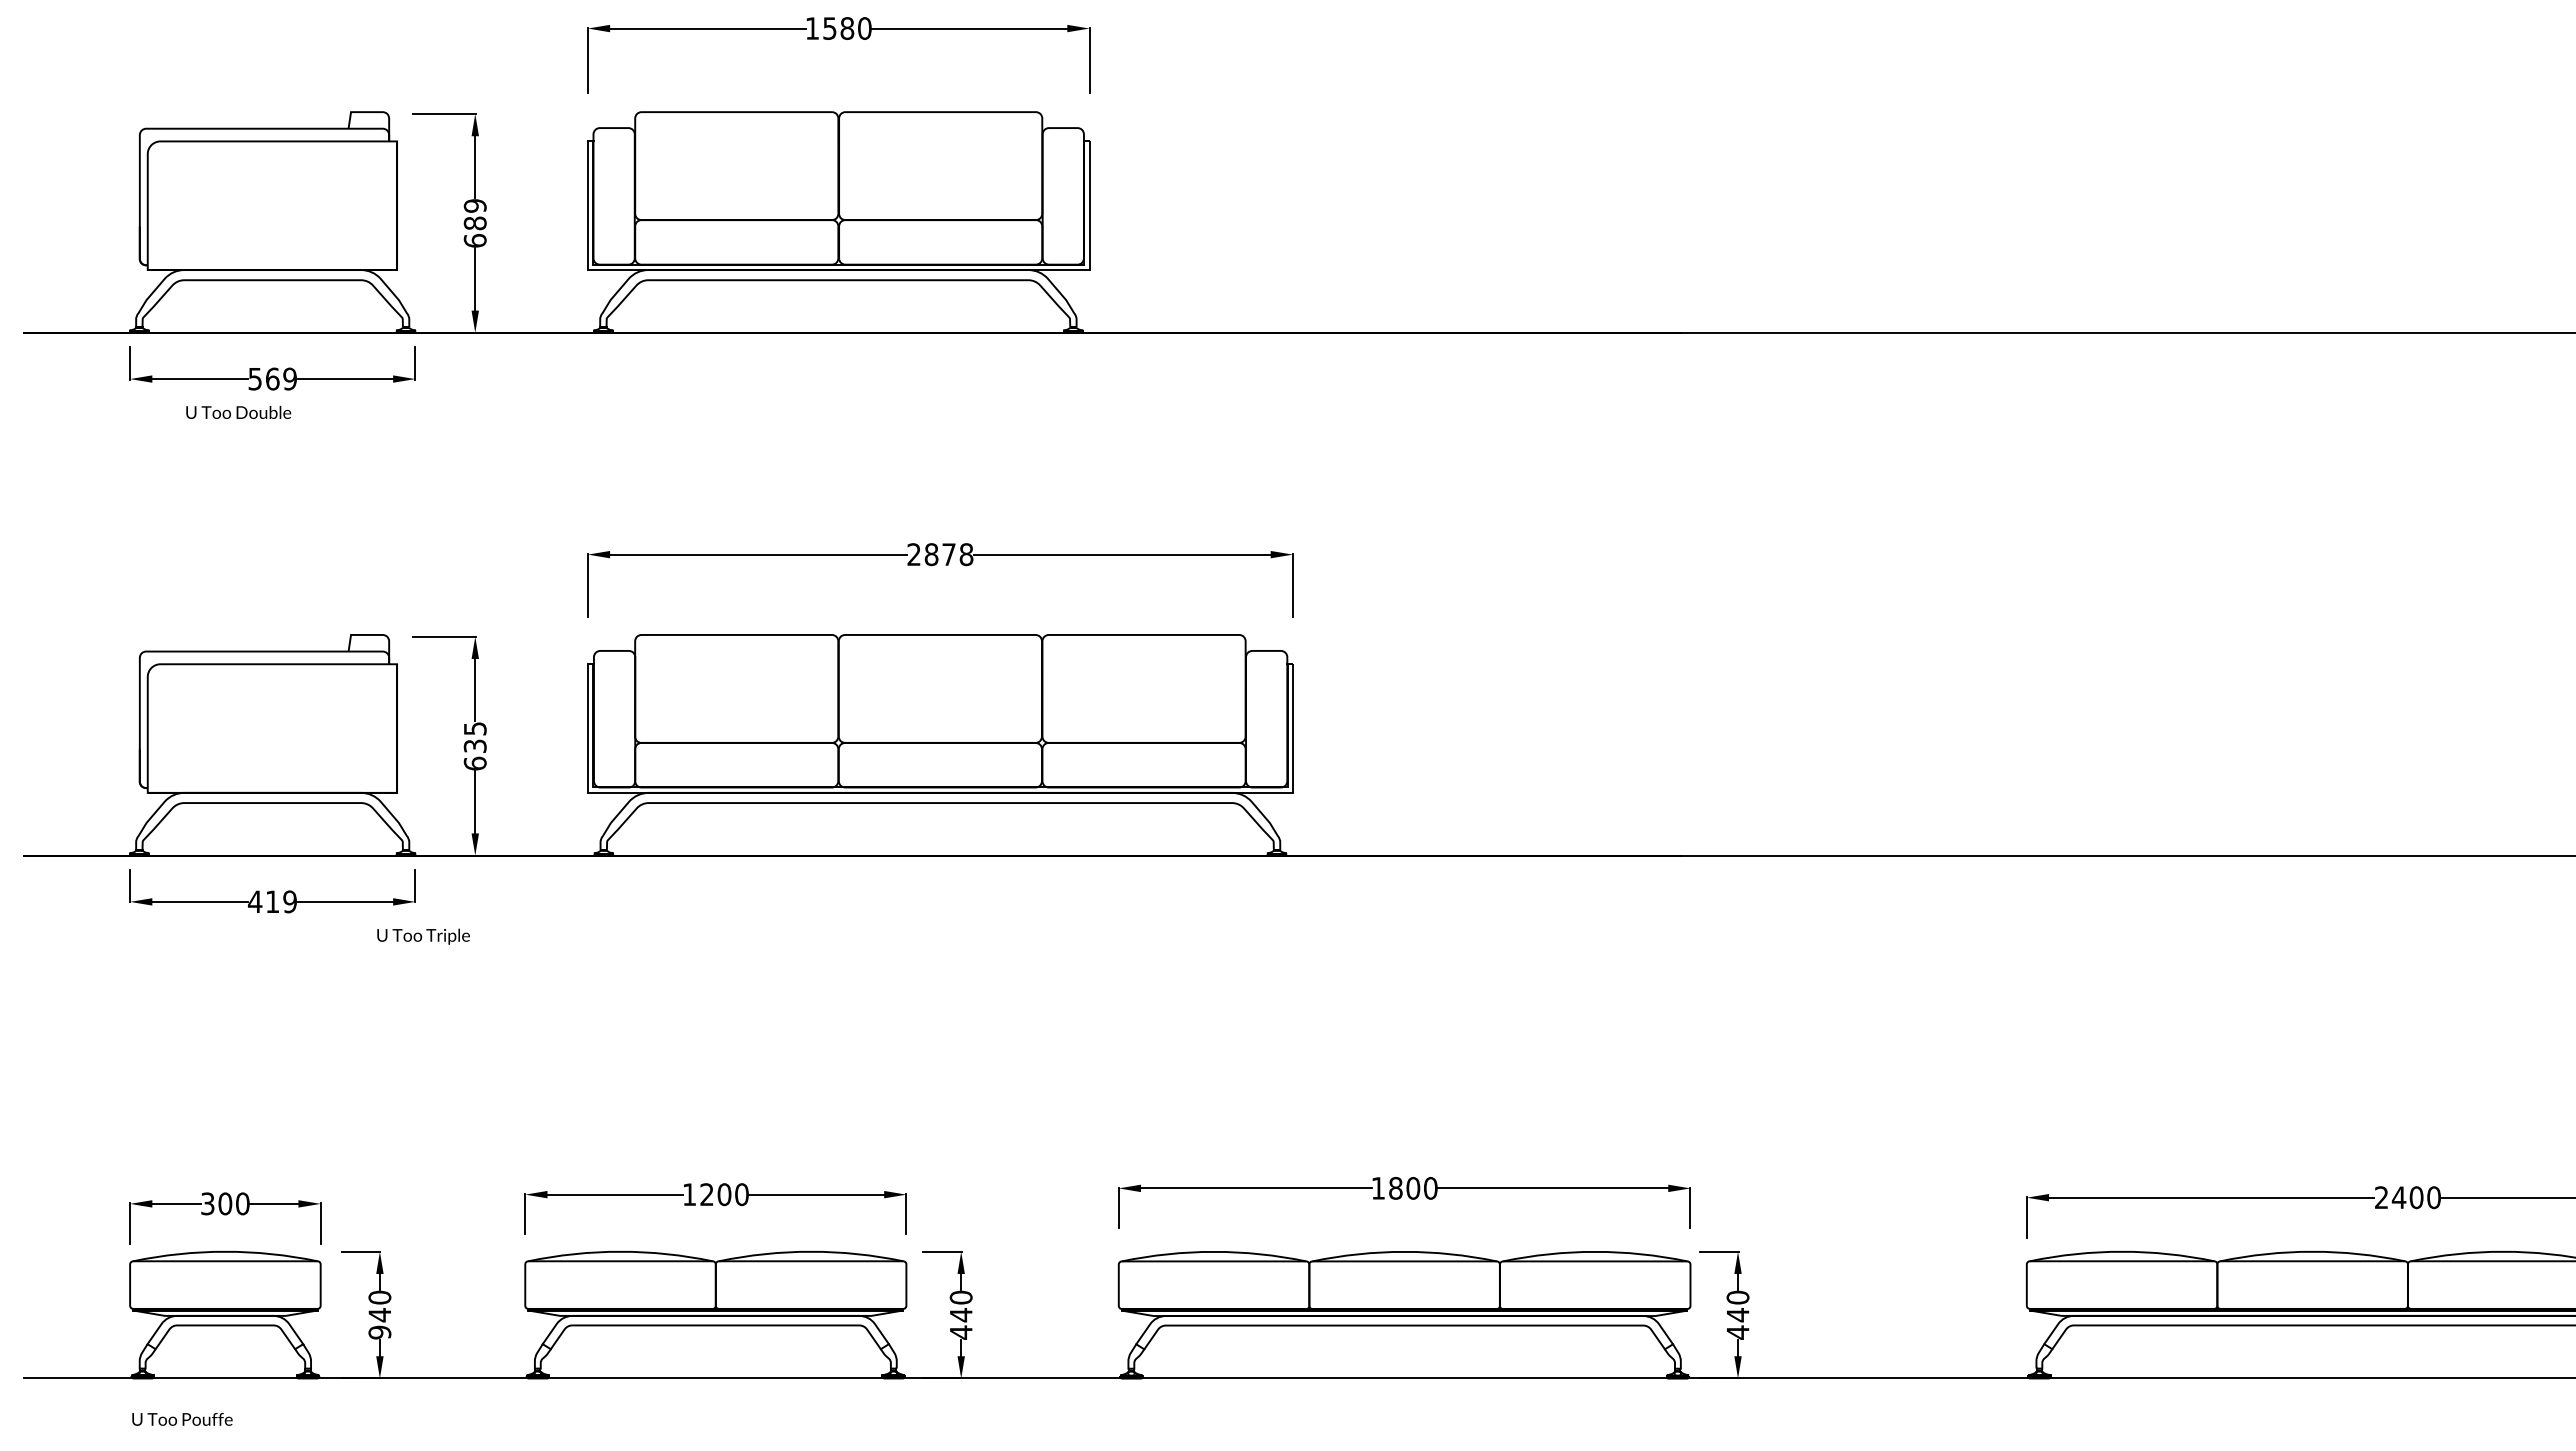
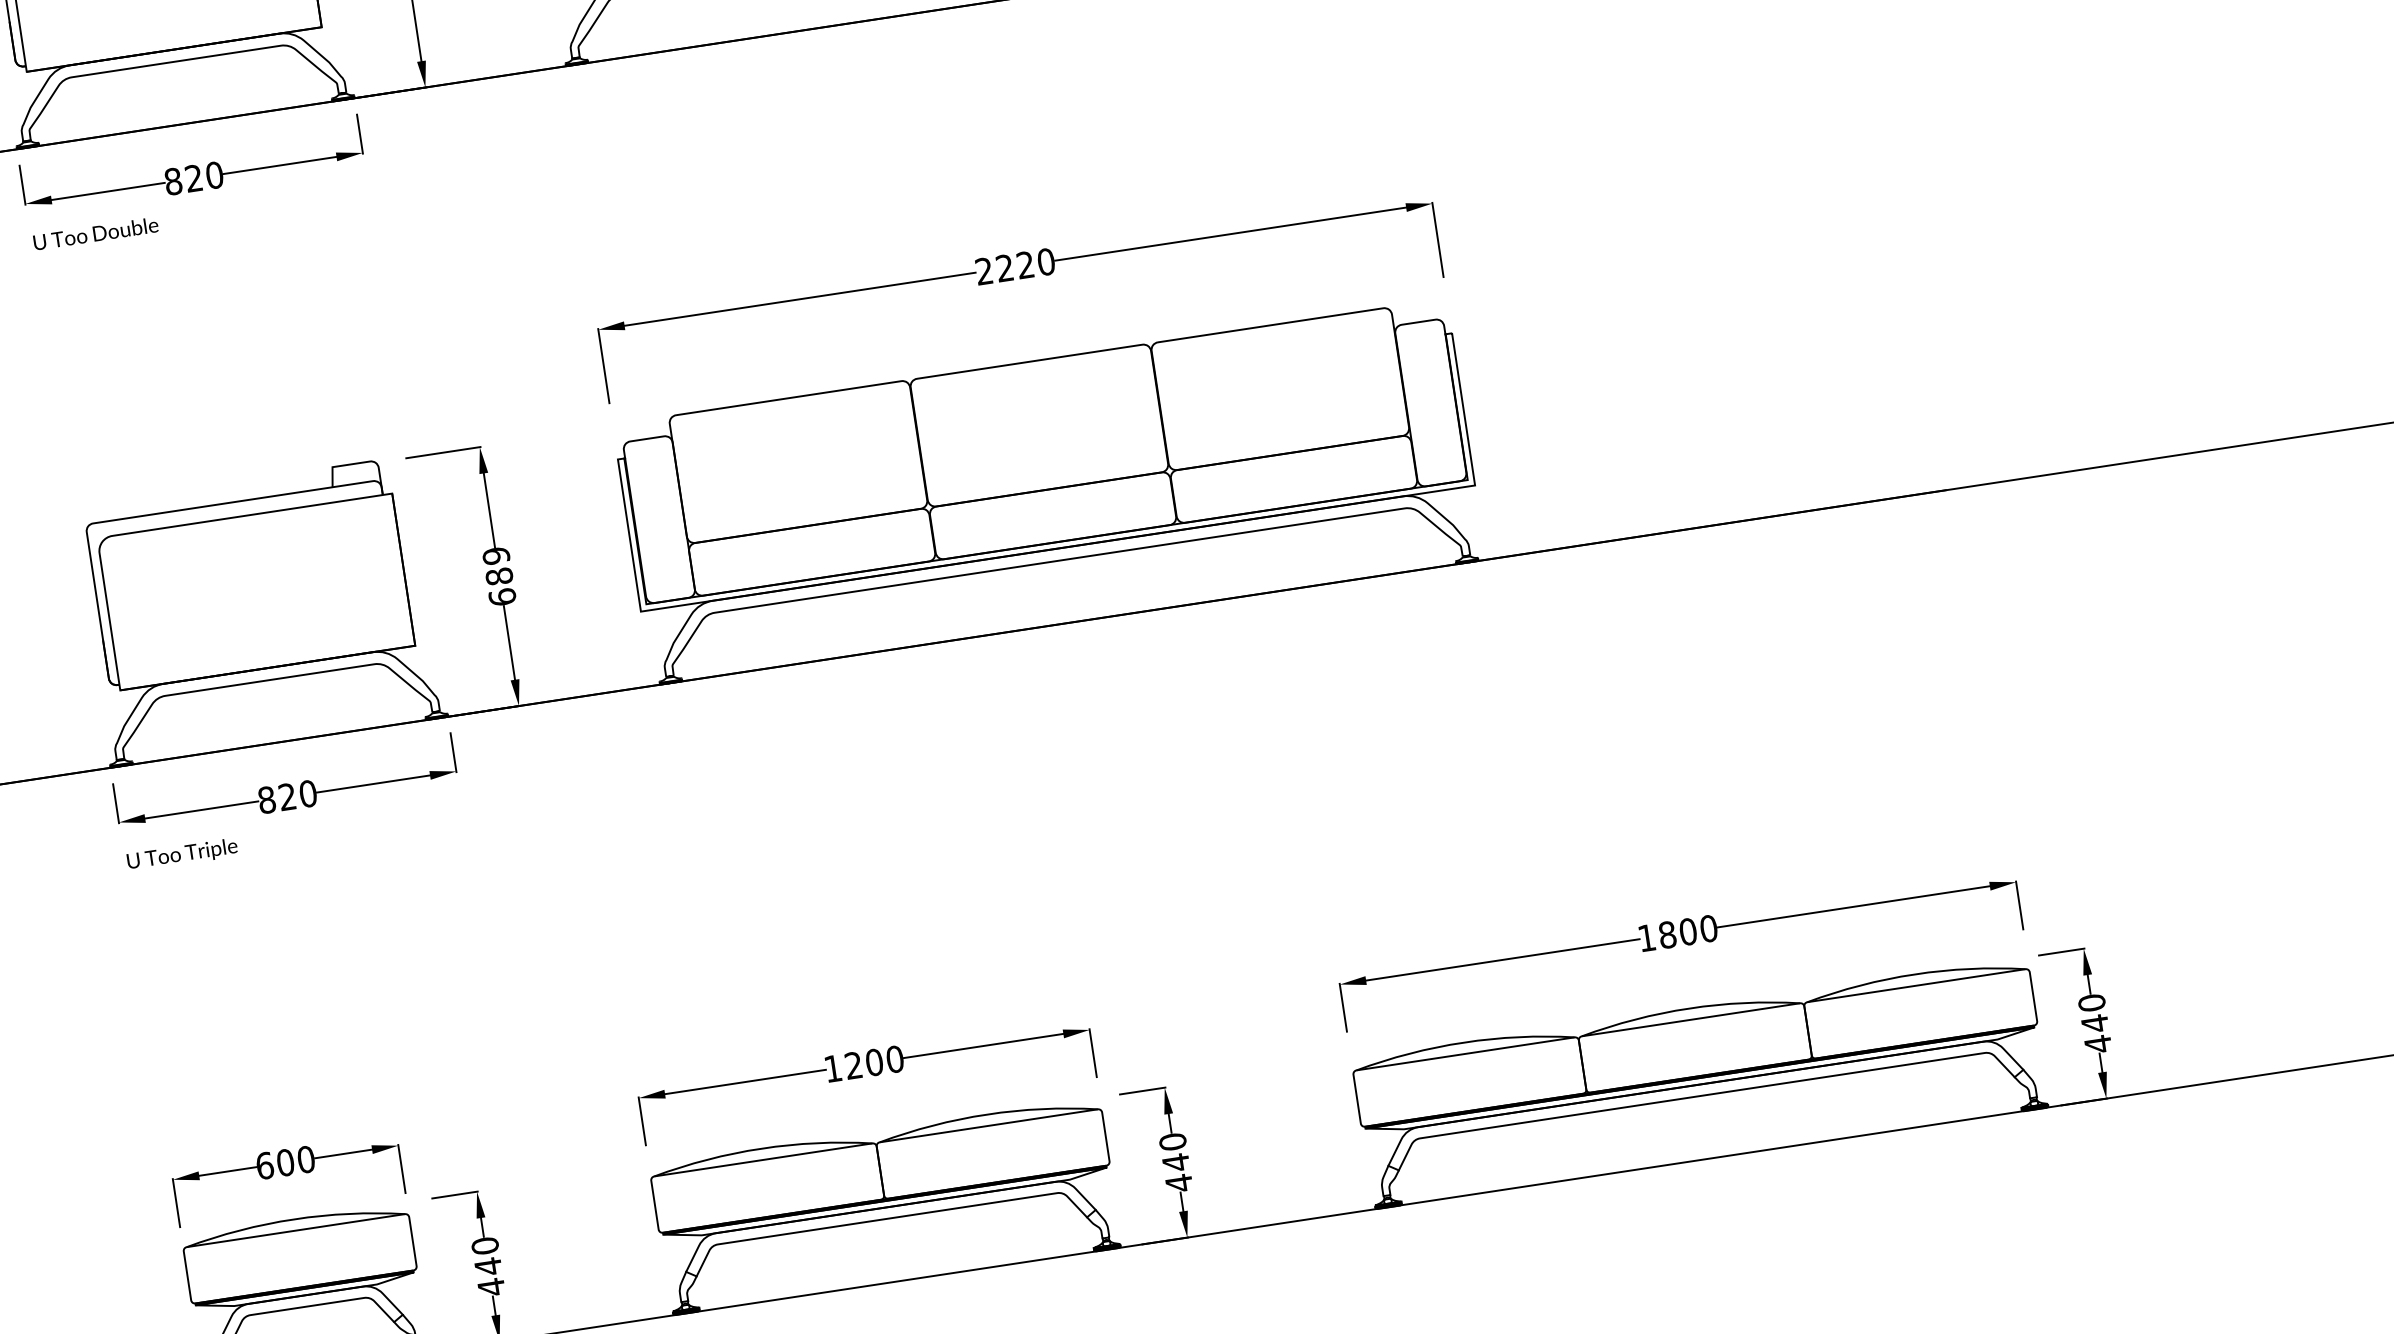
text: (272, 378) -> (193, 177), 569 -> 820
text: (238, 412) -> (95, 233), moved
text: (948, 554) -> (1024, 265), 2878 -> 2220
text: (474, 737) -> (496, 566), 635 -> 689
text: (272, 901) -> (287, 796), 419 -> 820
text: (423, 936) -> (182, 854), moved
text: (207, 1203) -> (264, 1165), 300 -> 600
text: (379, 1332) -> (490, 1287), 940 -> 440

